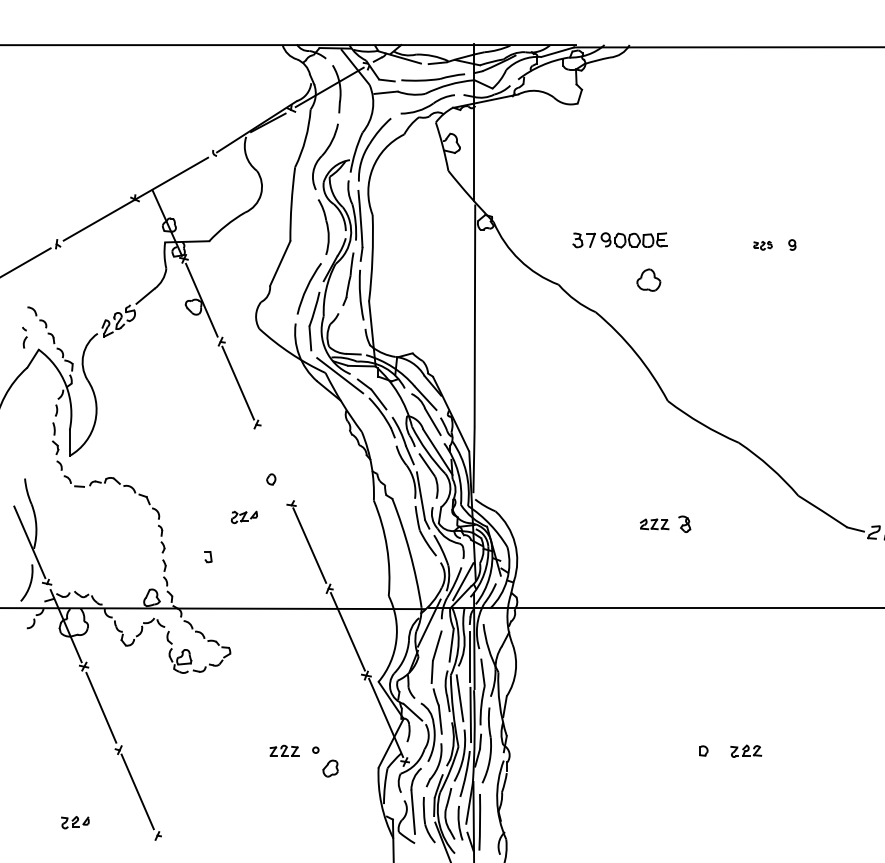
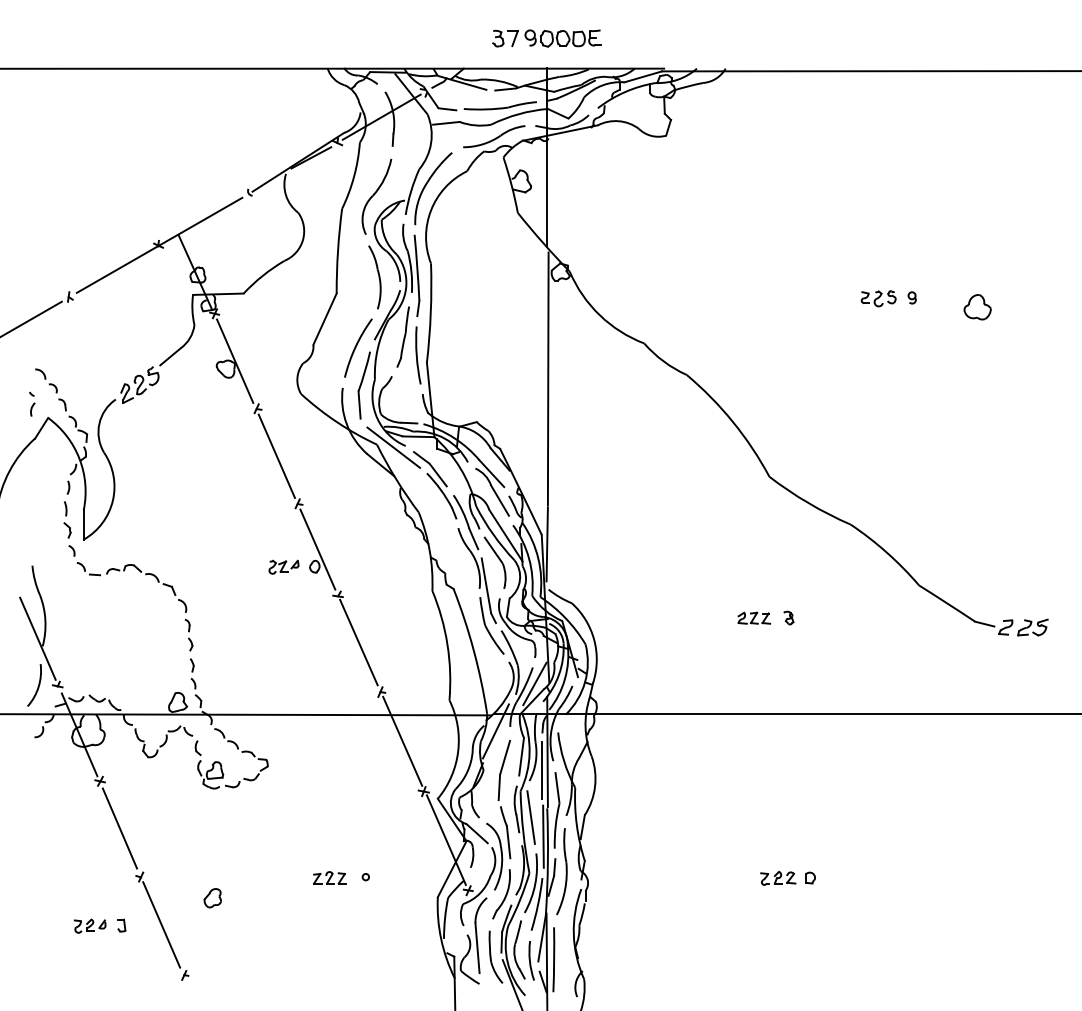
part: (619, 240) -> (546, 38), moved
part: (762, 245) -> (878, 298), size x1.67
part: (648, 280) -> (977, 307), moved
line: (273, 464) -> (317, 549), added
part: (244, 516) -> (283, 566), moved
part: (684, 523) -> (788, 617), size x0.71
part: (208, 556) -> (121, 925), moved
part: (746, 751) -> (778, 878), moved
part: (330, 768) -> (212, 898), moved
part: (74, 822) -> (89, 925), moved

